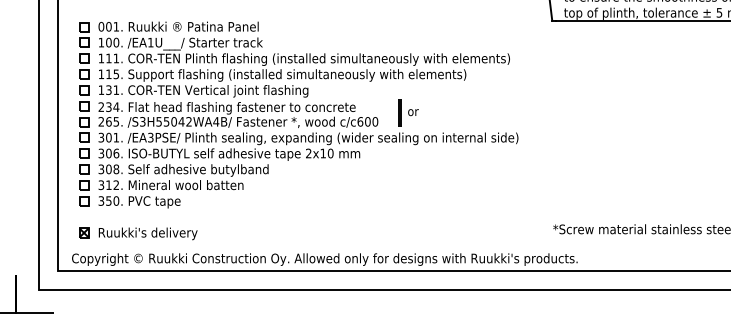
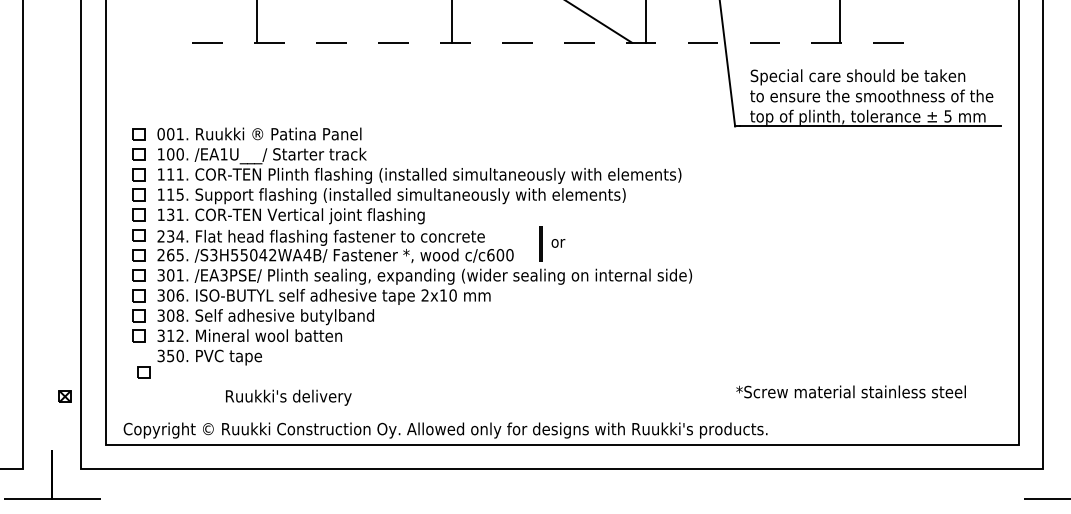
part: (83, 201) -> (143, 372), moved
part: (83, 232) -> (64, 396), moved
text: (148, 233) -> (288, 397), moved

